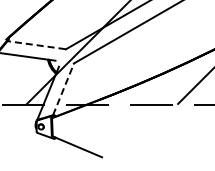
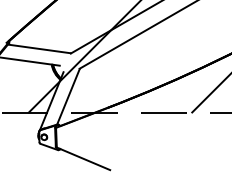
line: (35, 45) -> (38, 49), dashed -> solid
line: (63, 89) -> (68, 96), dashed -> solid

